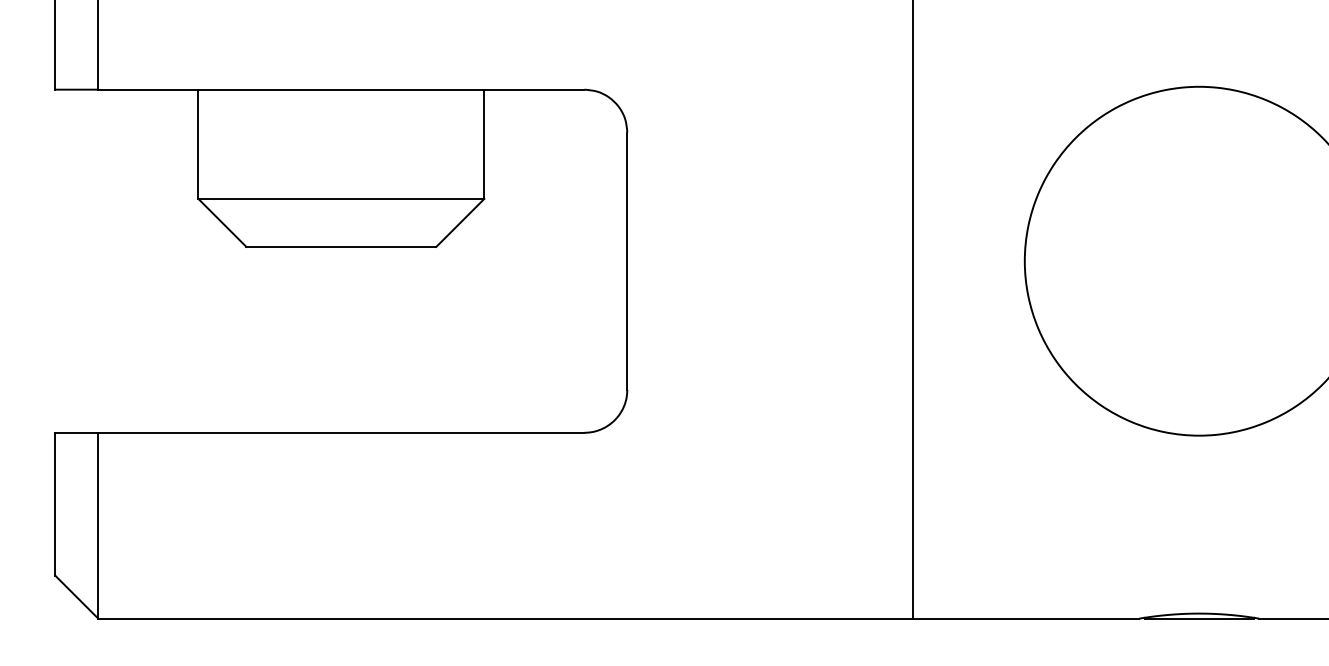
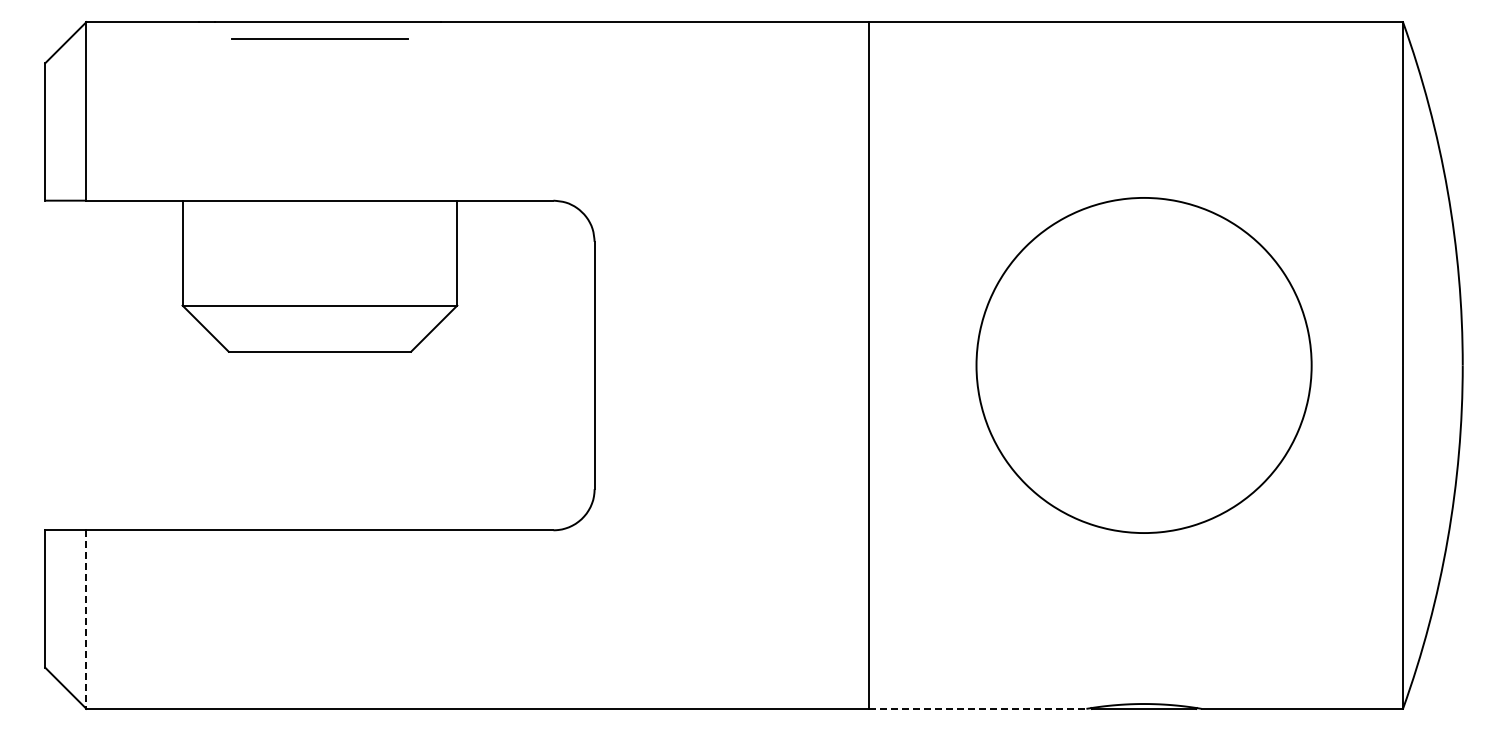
line: (98, 526) -> (86, 620), solid -> dashed
line: (1025, 618) -> (977, 708), solid -> dashed

